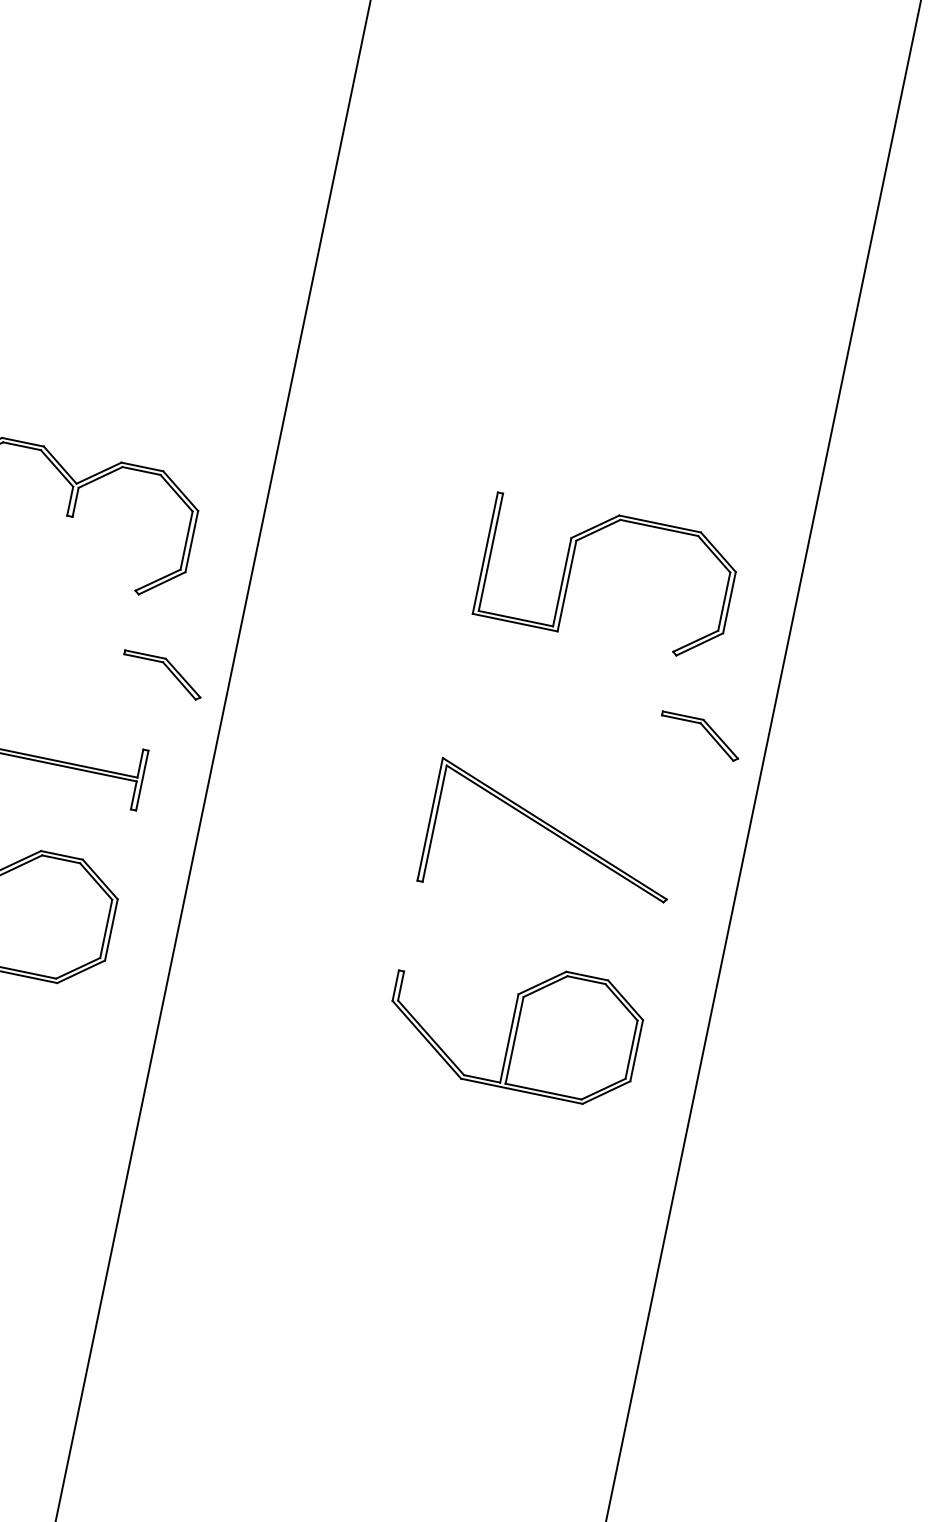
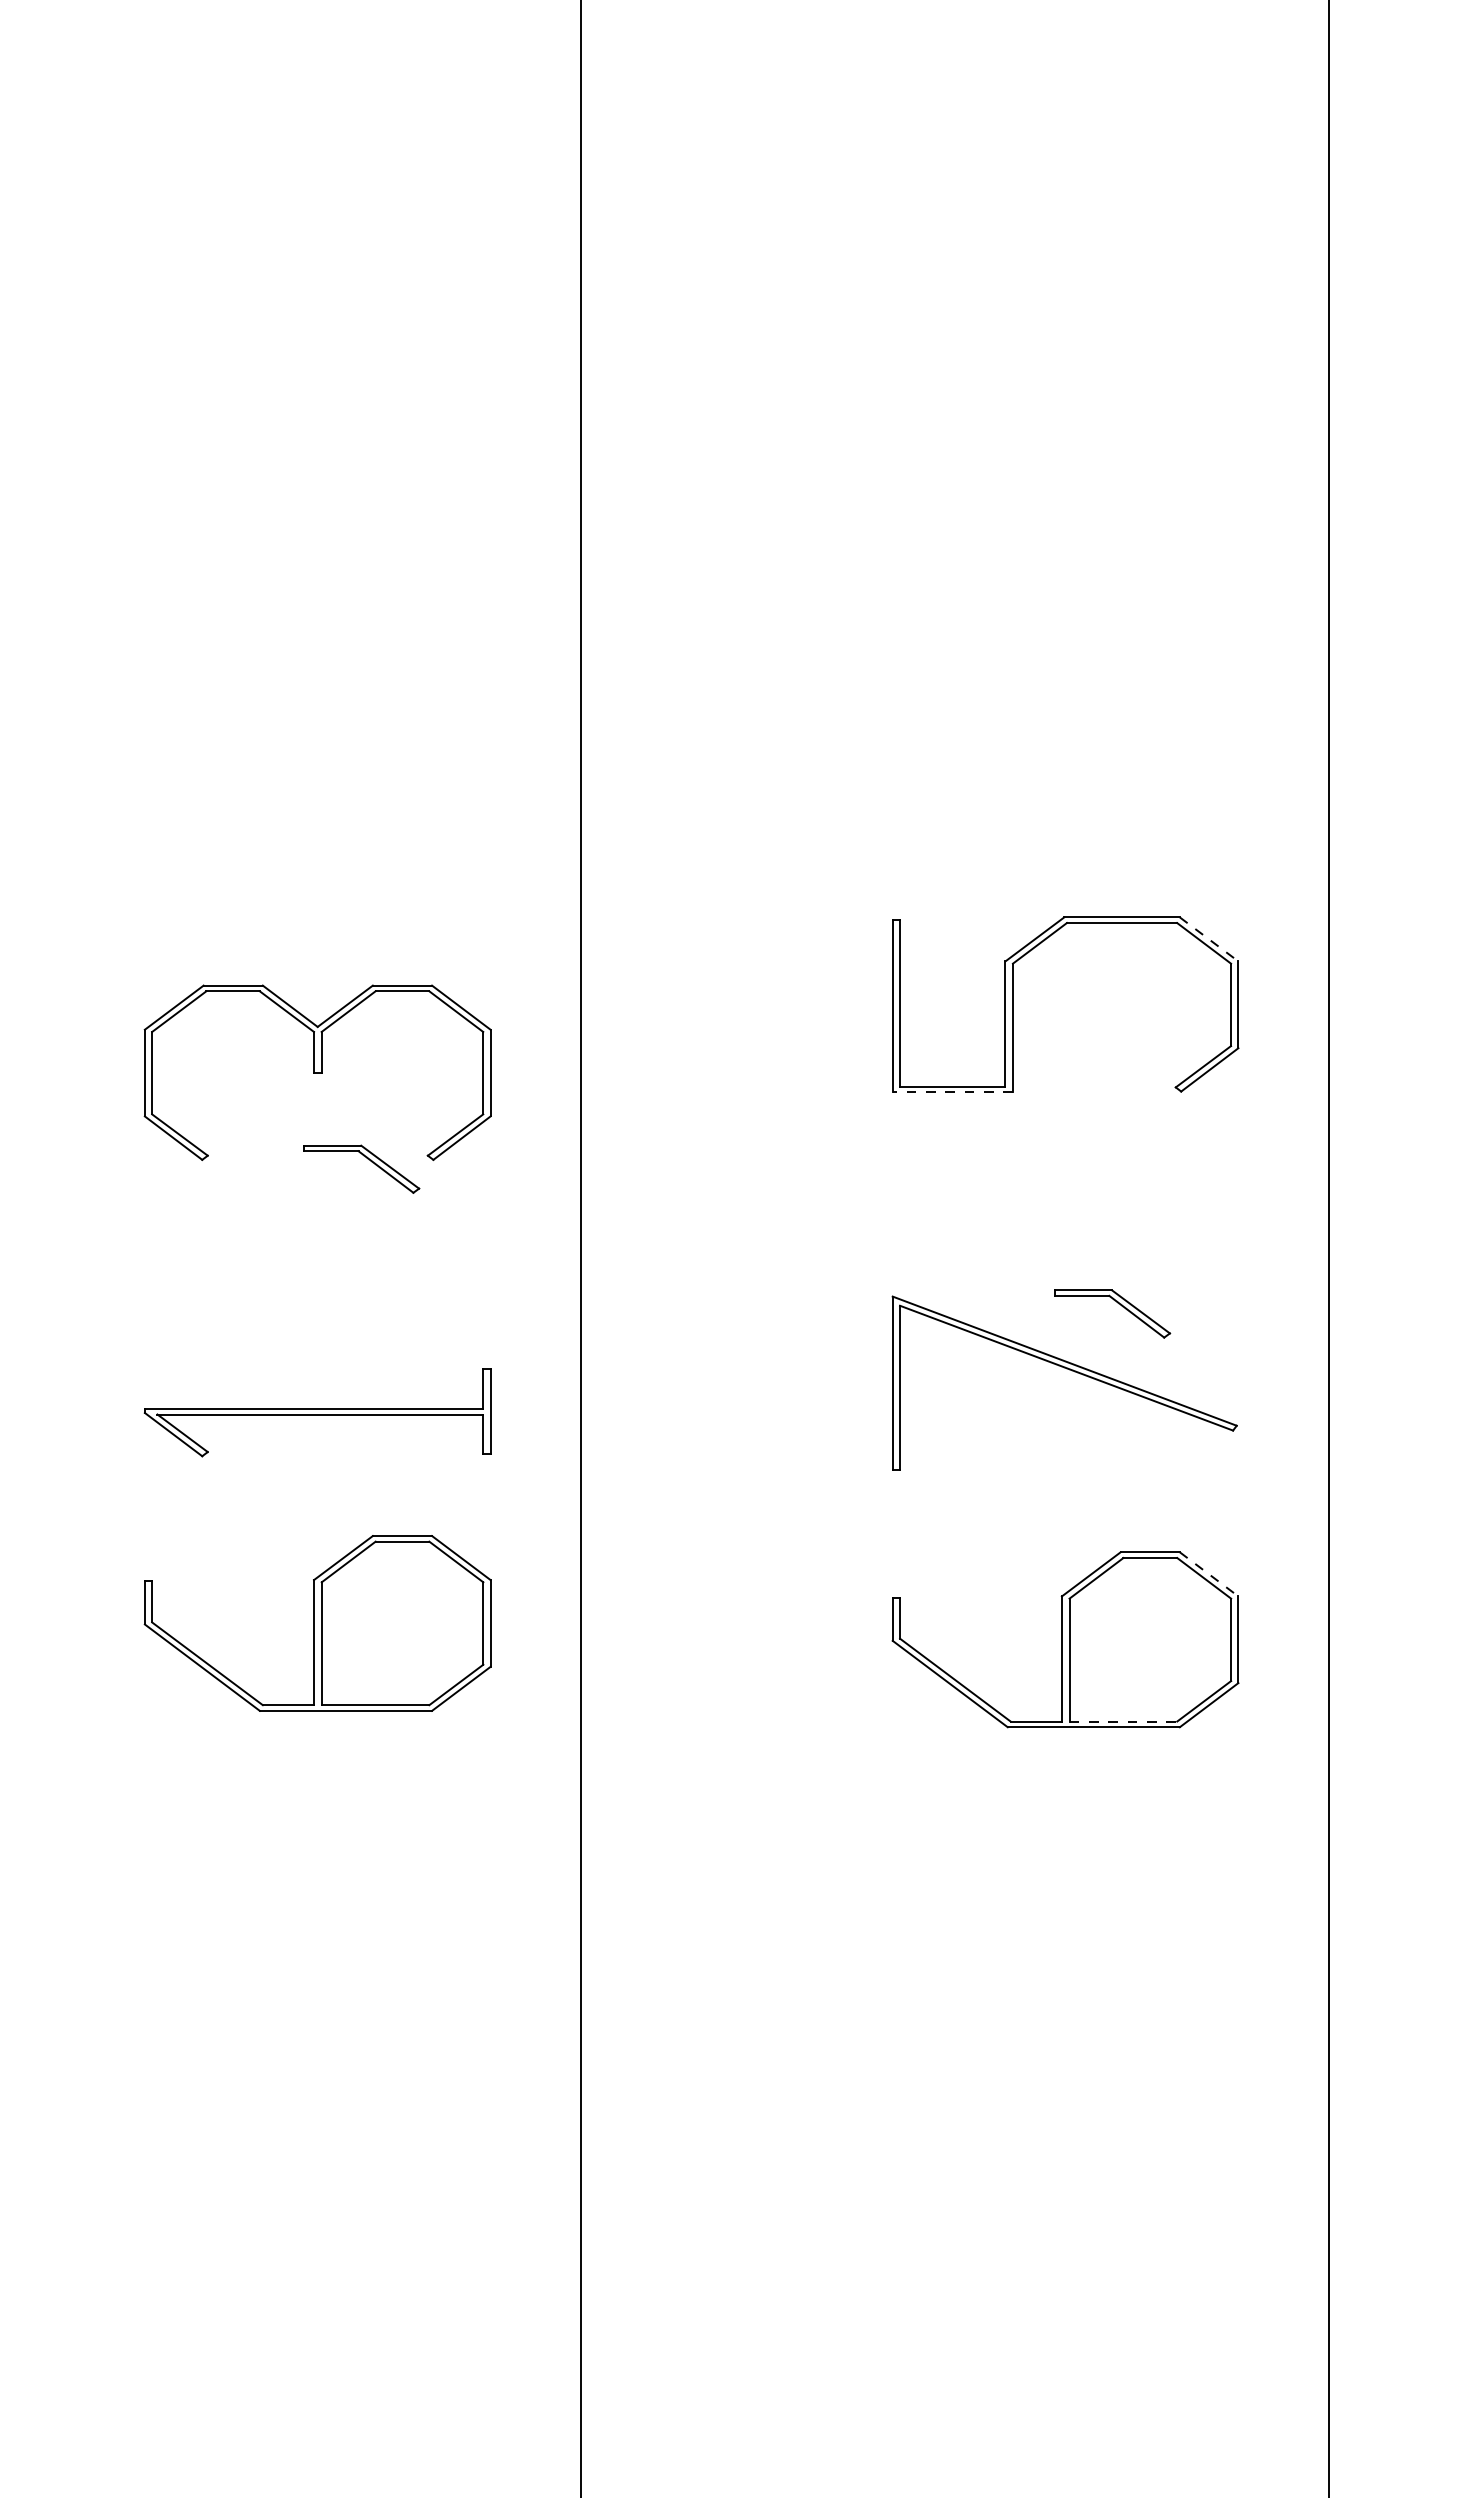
line: (718, 552) -> (1209, 939), solid -> dashed
line: (514, 622) -> (952, 1092), solid -> dashed
part: (168, 669) -> (367, 1159), moved
part: (705, 729) -> (1117, 1303), moved
line: (625, 1000) -> (1209, 1574), solid -> dashed
line: (543, 1091) -> (1123, 1721), solid -> dashed

